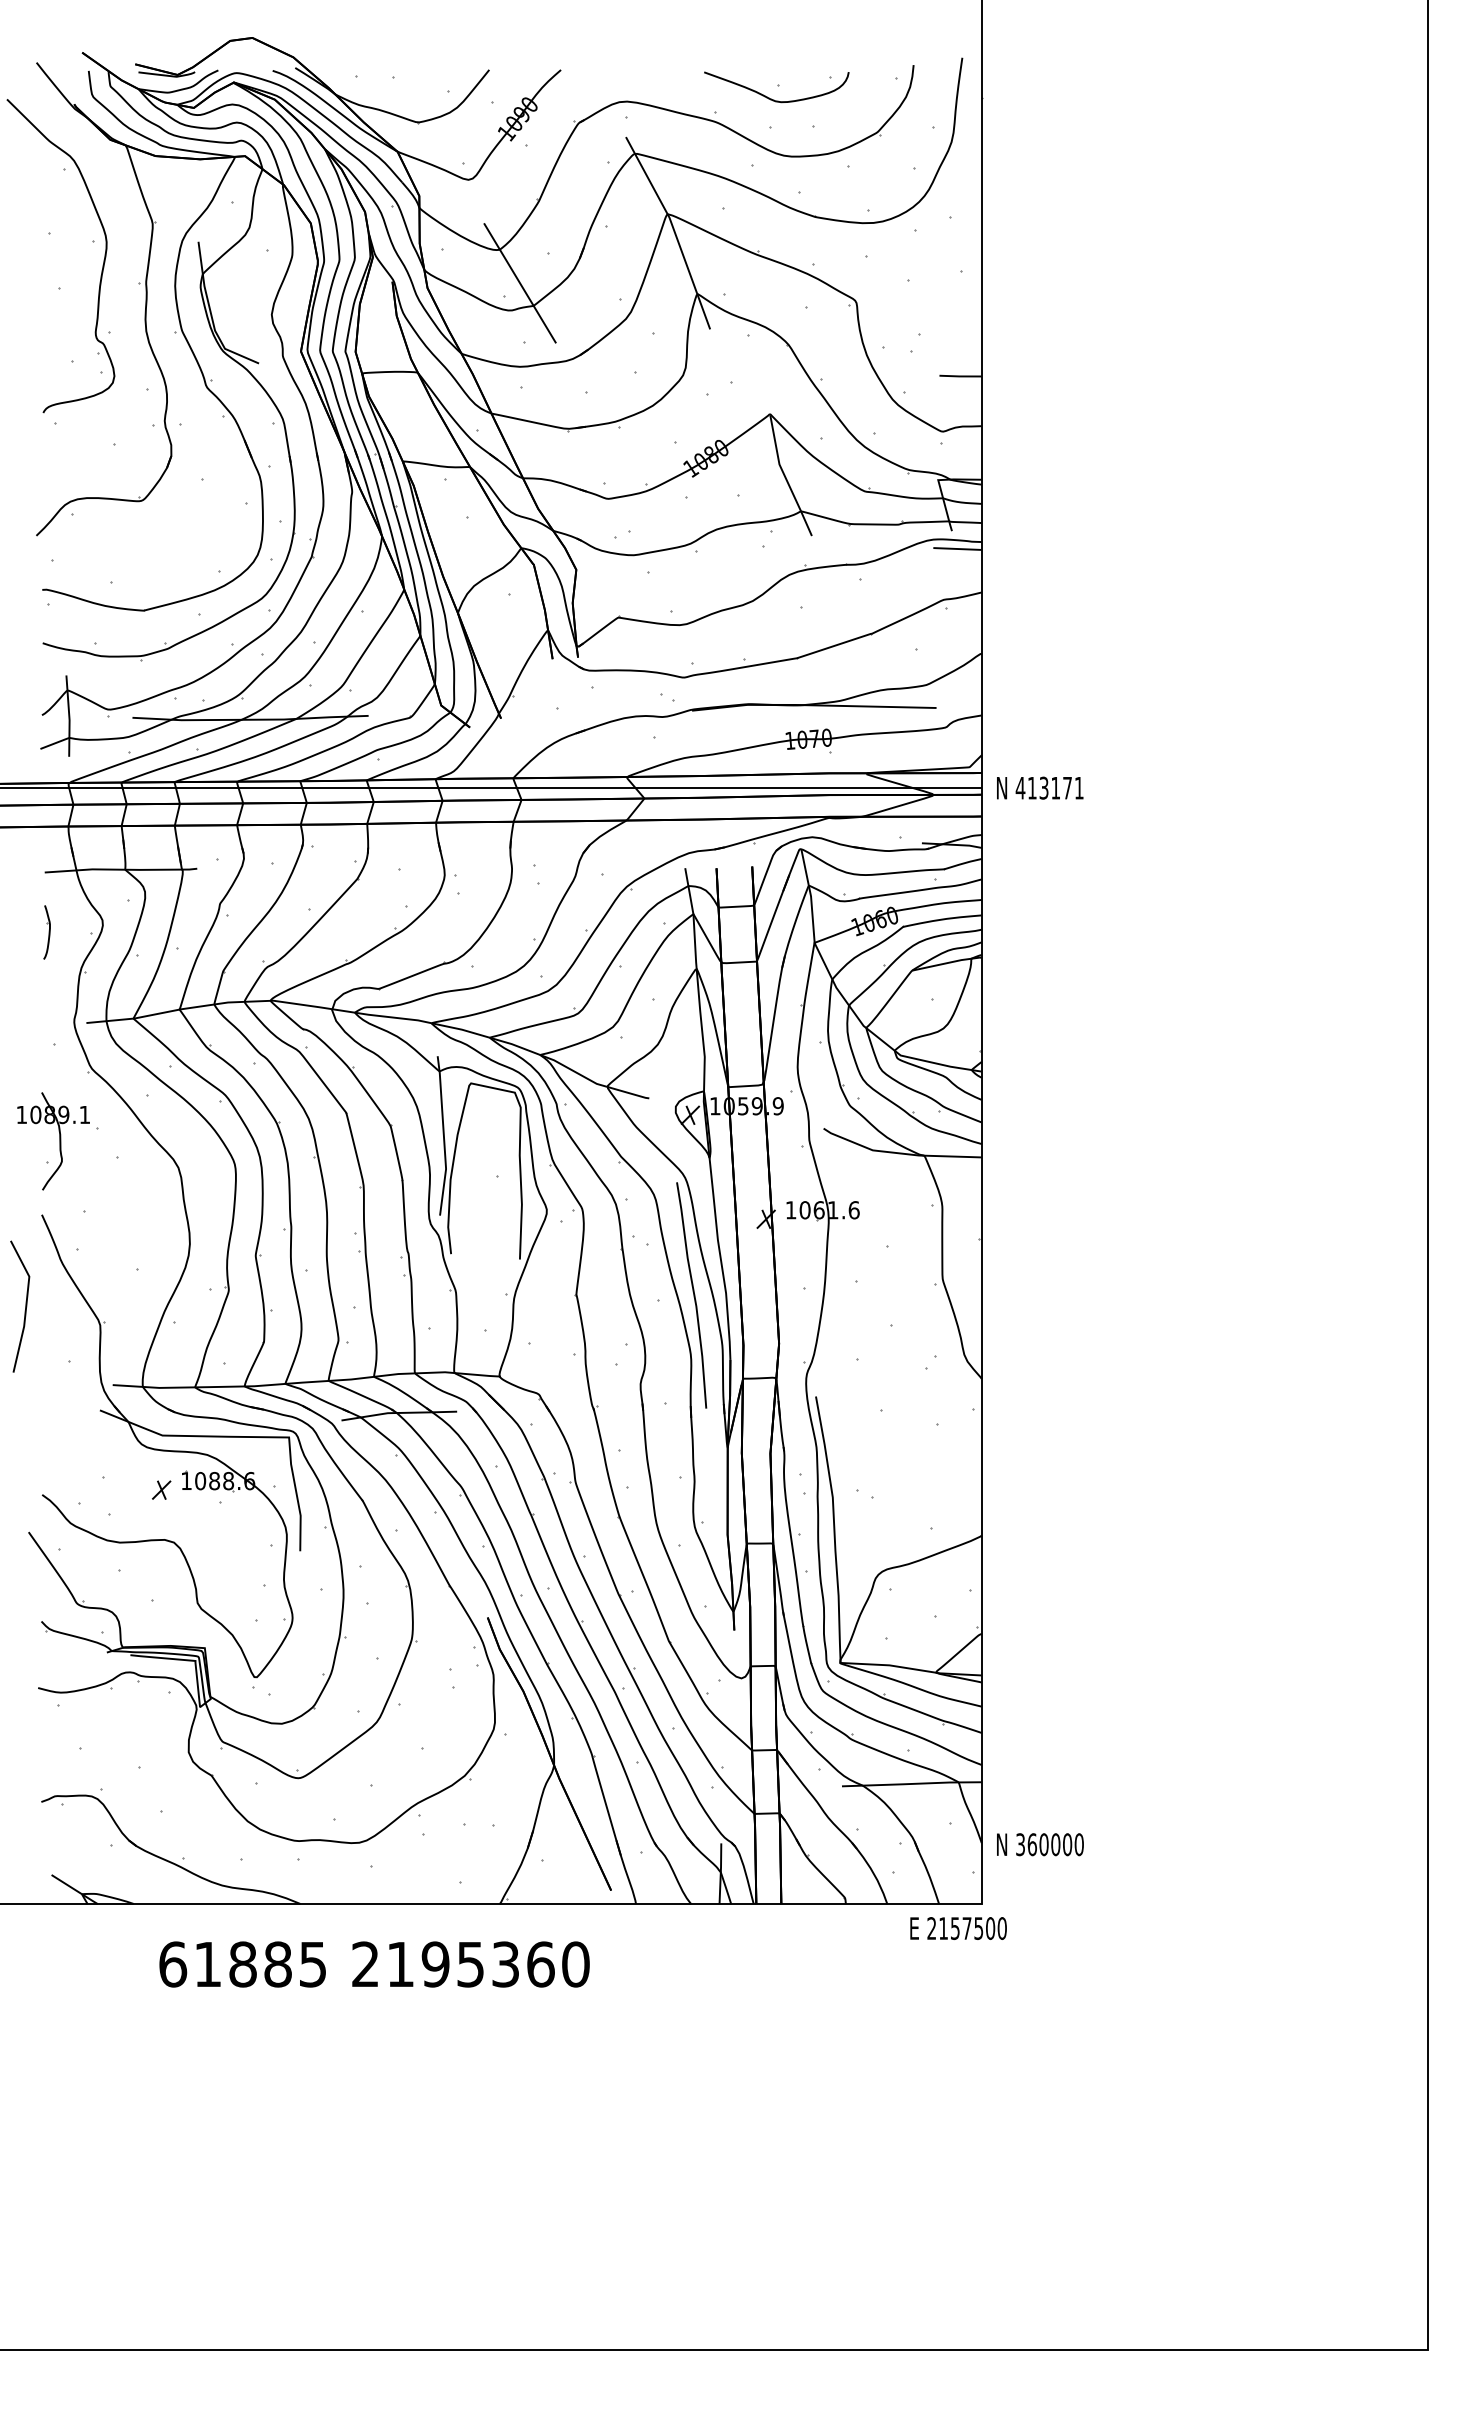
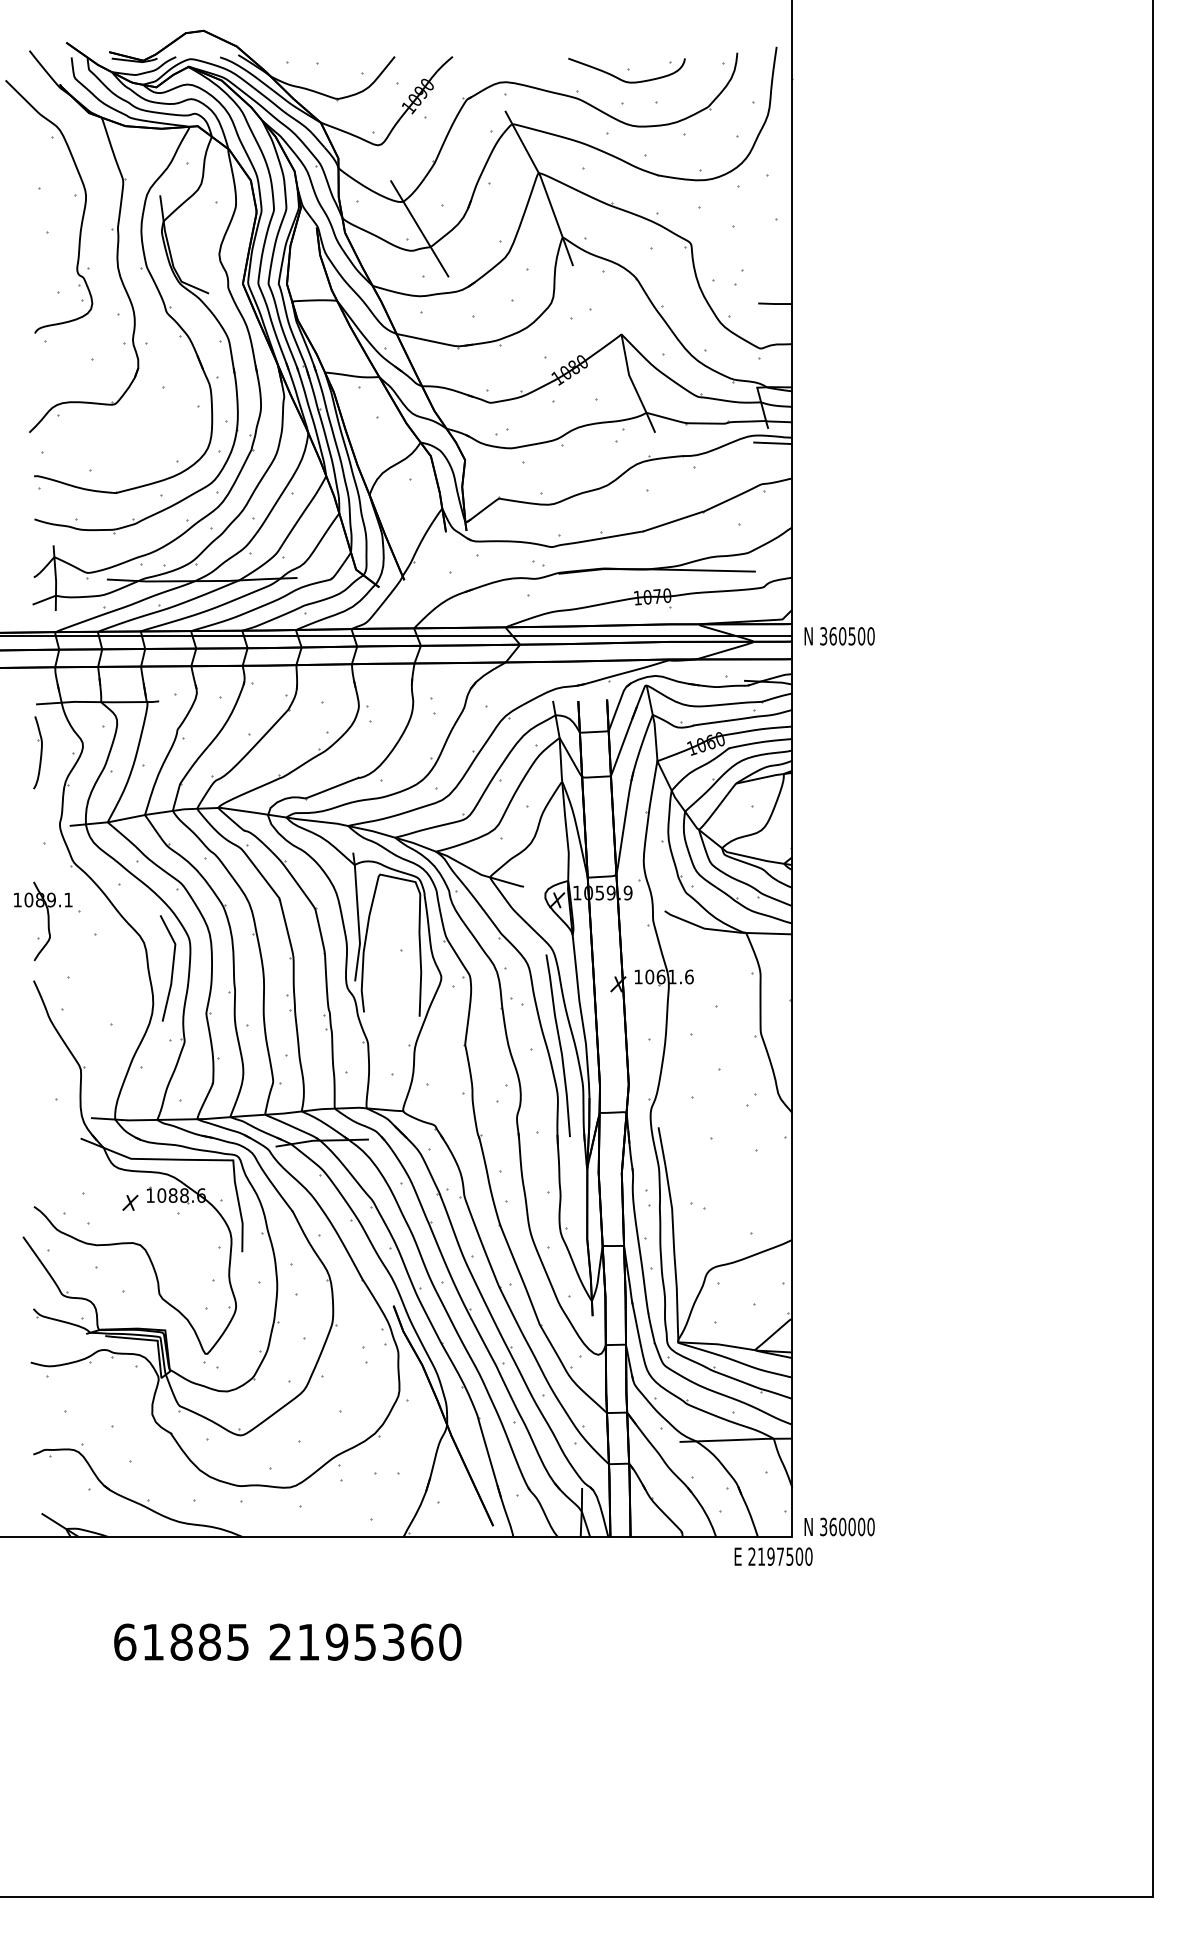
text: (1049, 787) -> (847, 635), 413171 -> 360500
part: (46, 932) -> (37, 752), size x1.67
line: (25, 1306) -> (172, 968), moved
text: (1040, 1844) -> (839, 1526), moved
text: (954, 1928) -> (770, 1556), 2157500 -> 2197500
text: (374, 1964) -> (287, 1642), moved

